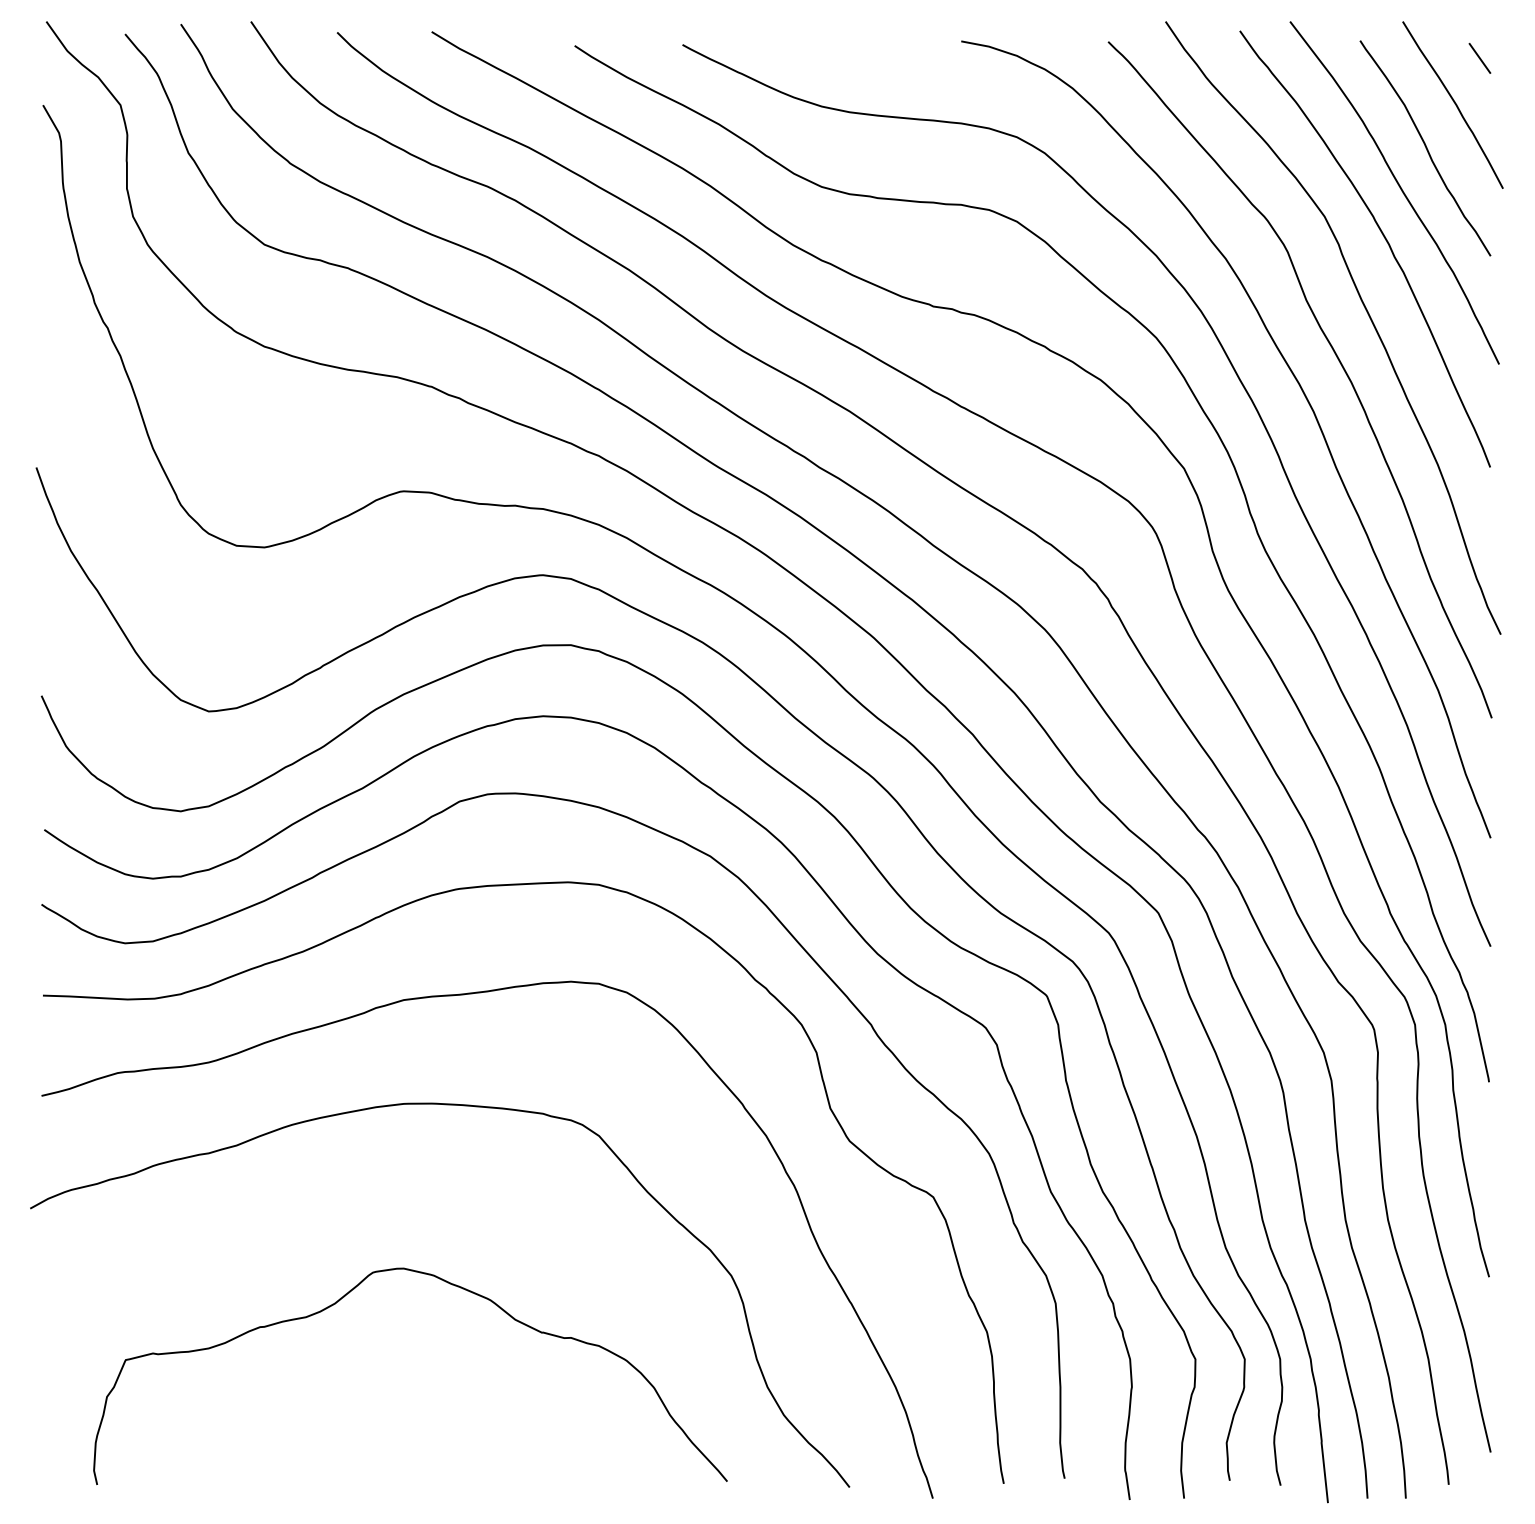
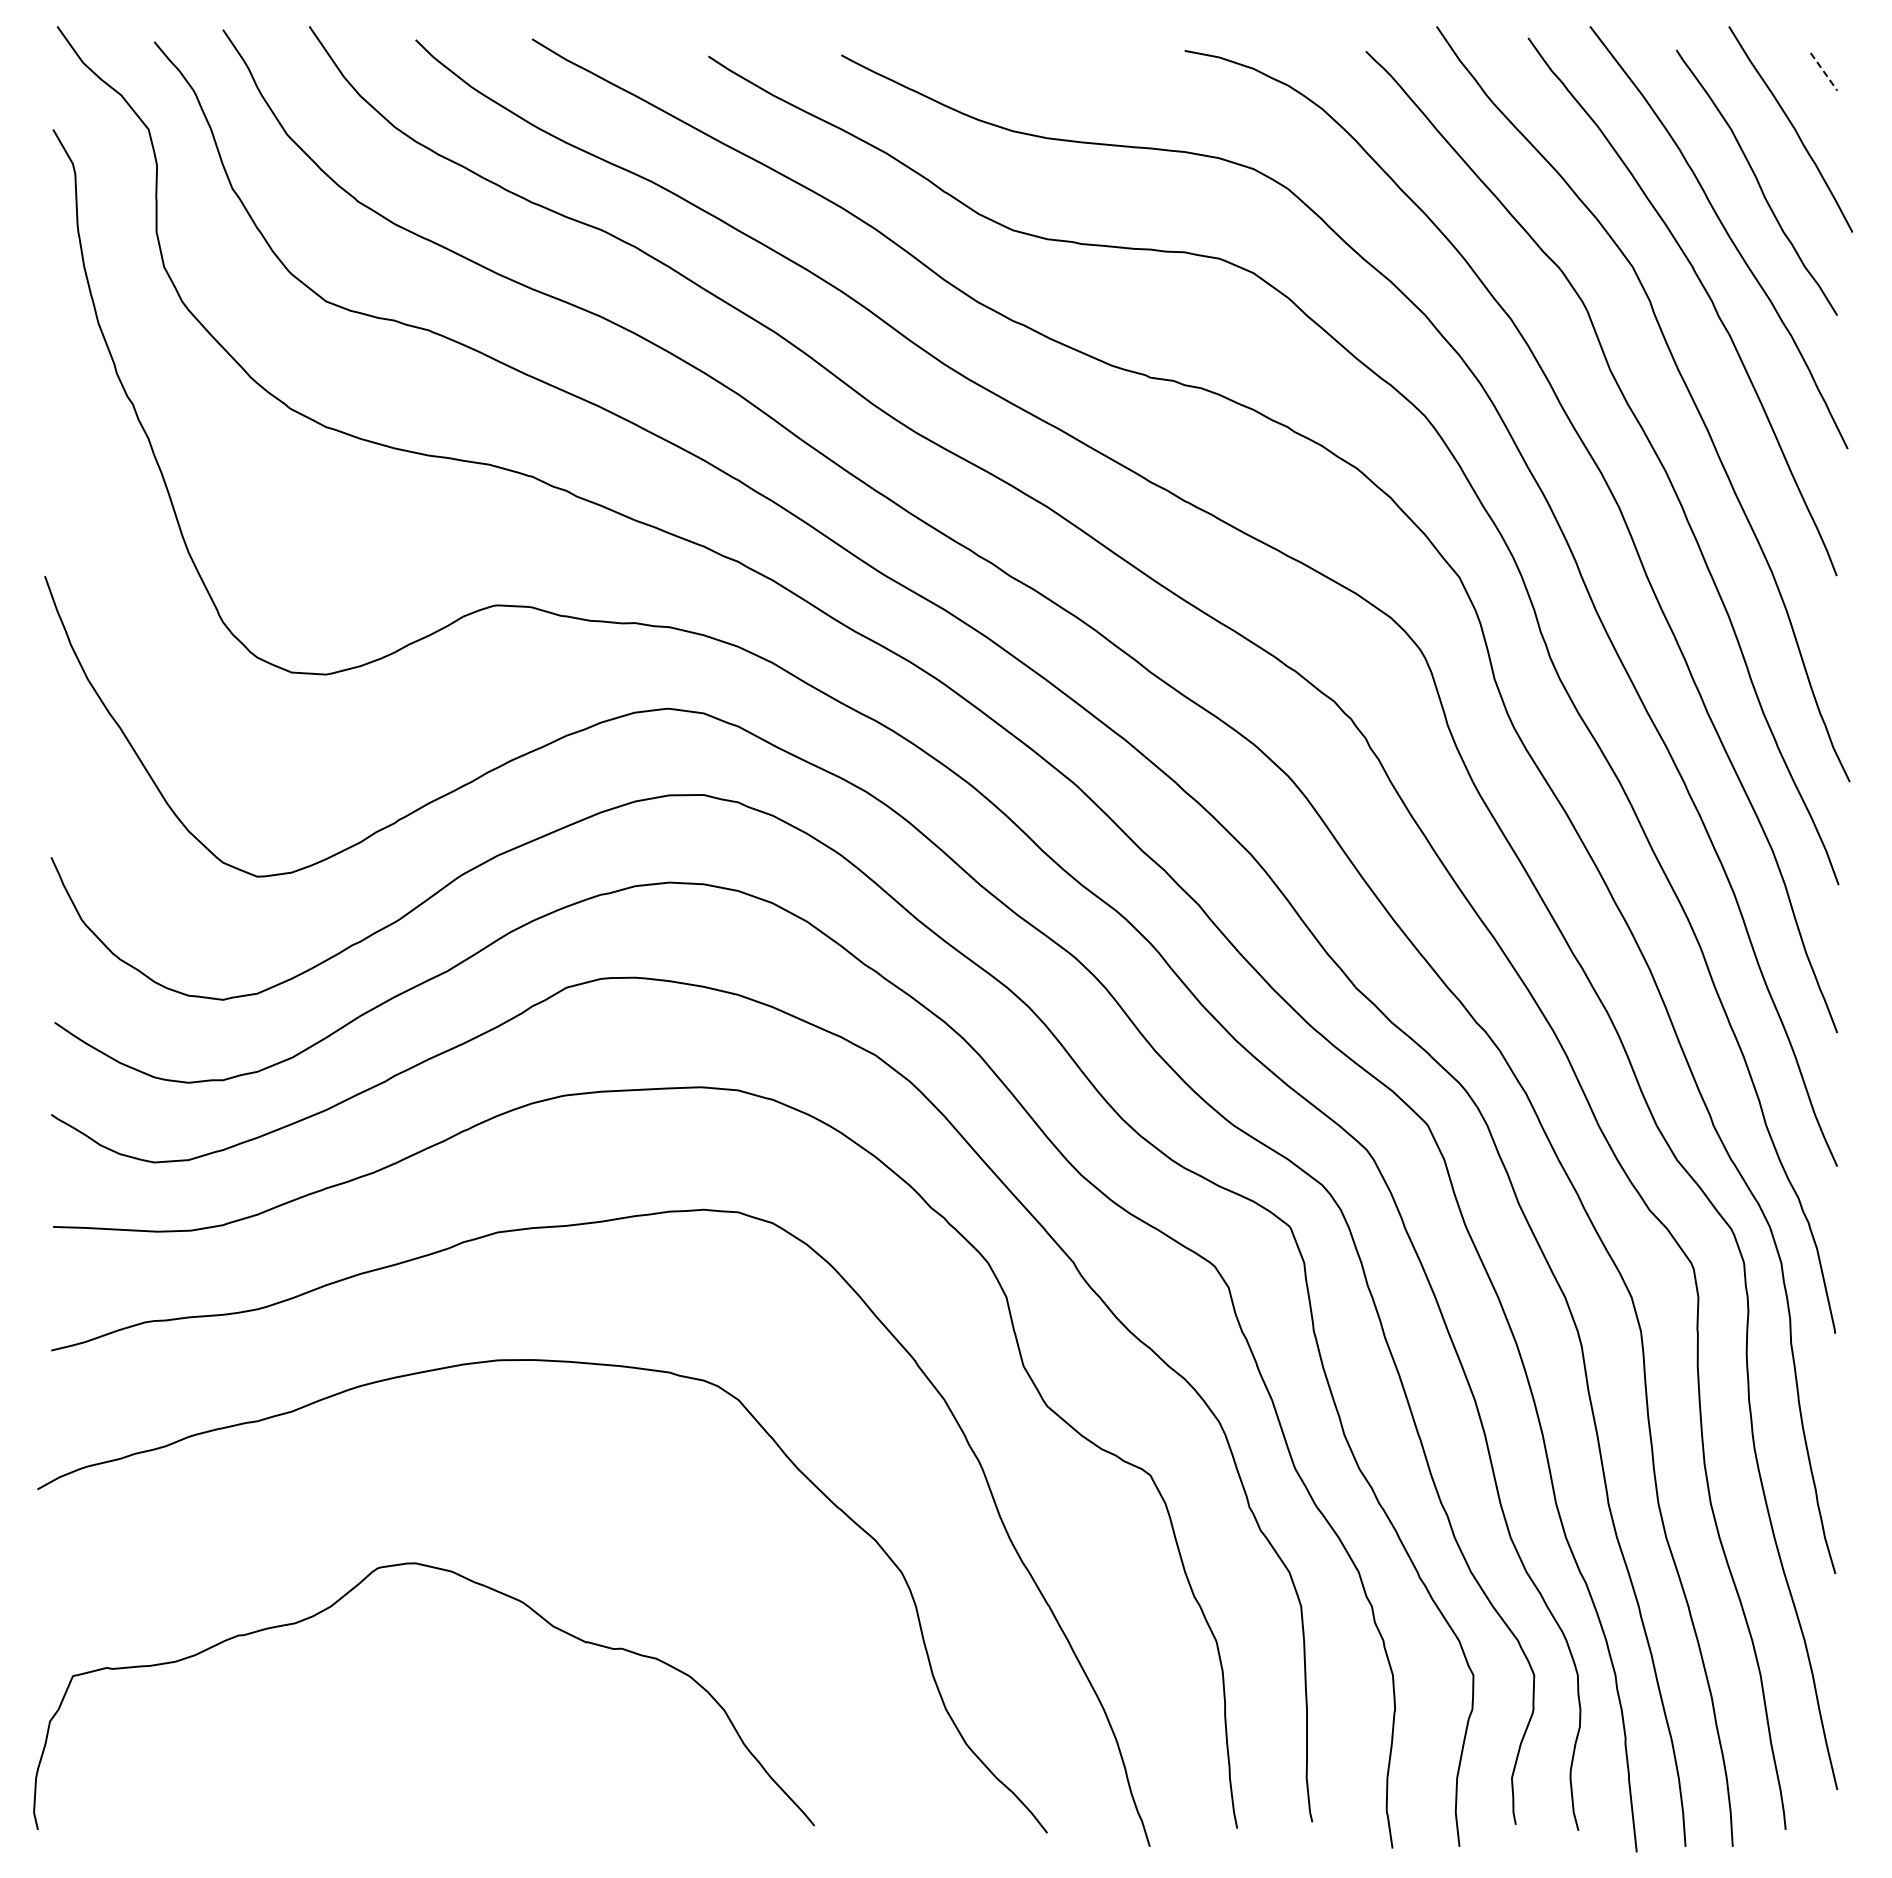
line: (1480, 58) -> (1824, 72), solid -> dashed
curve: (451, 1284) -> (474, 1583), moved

